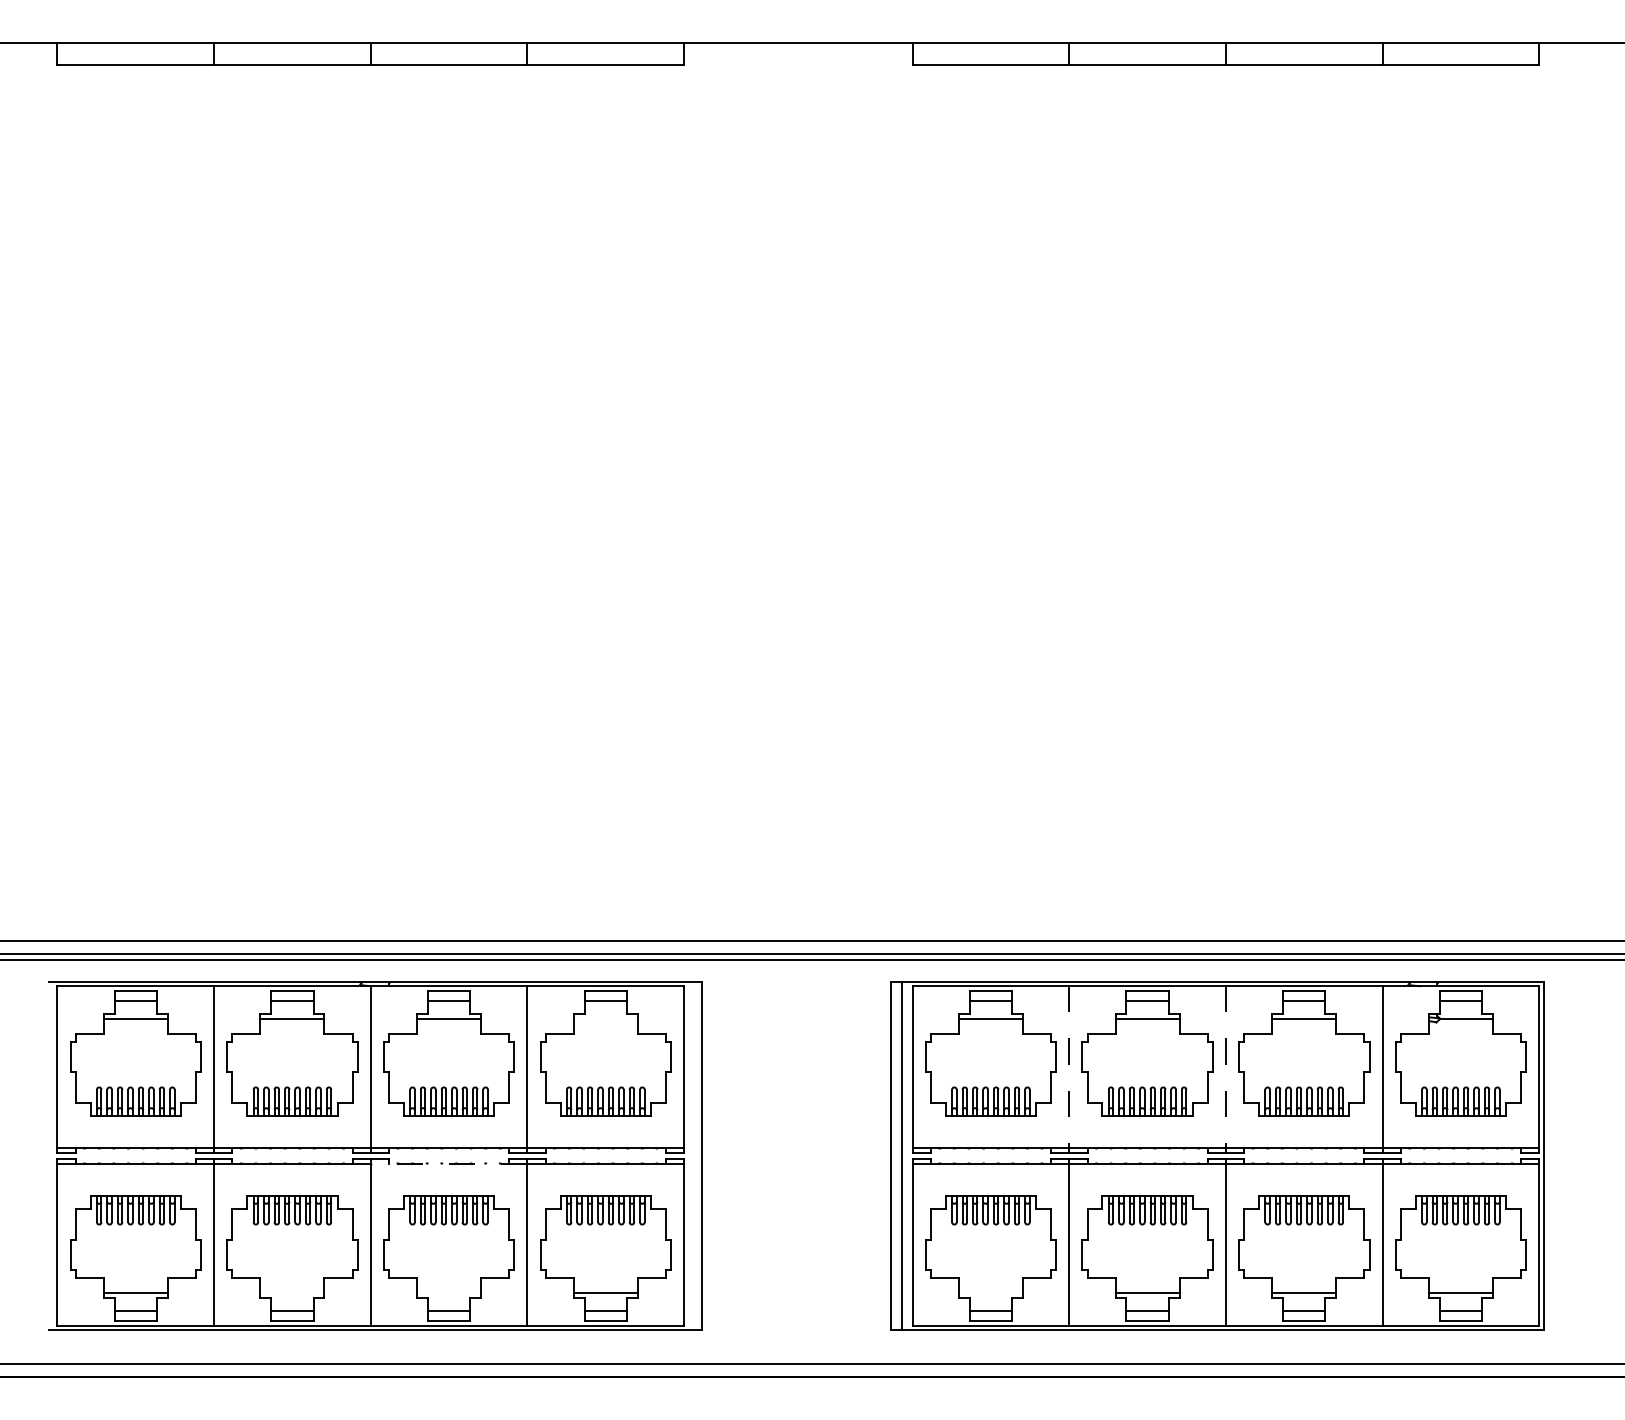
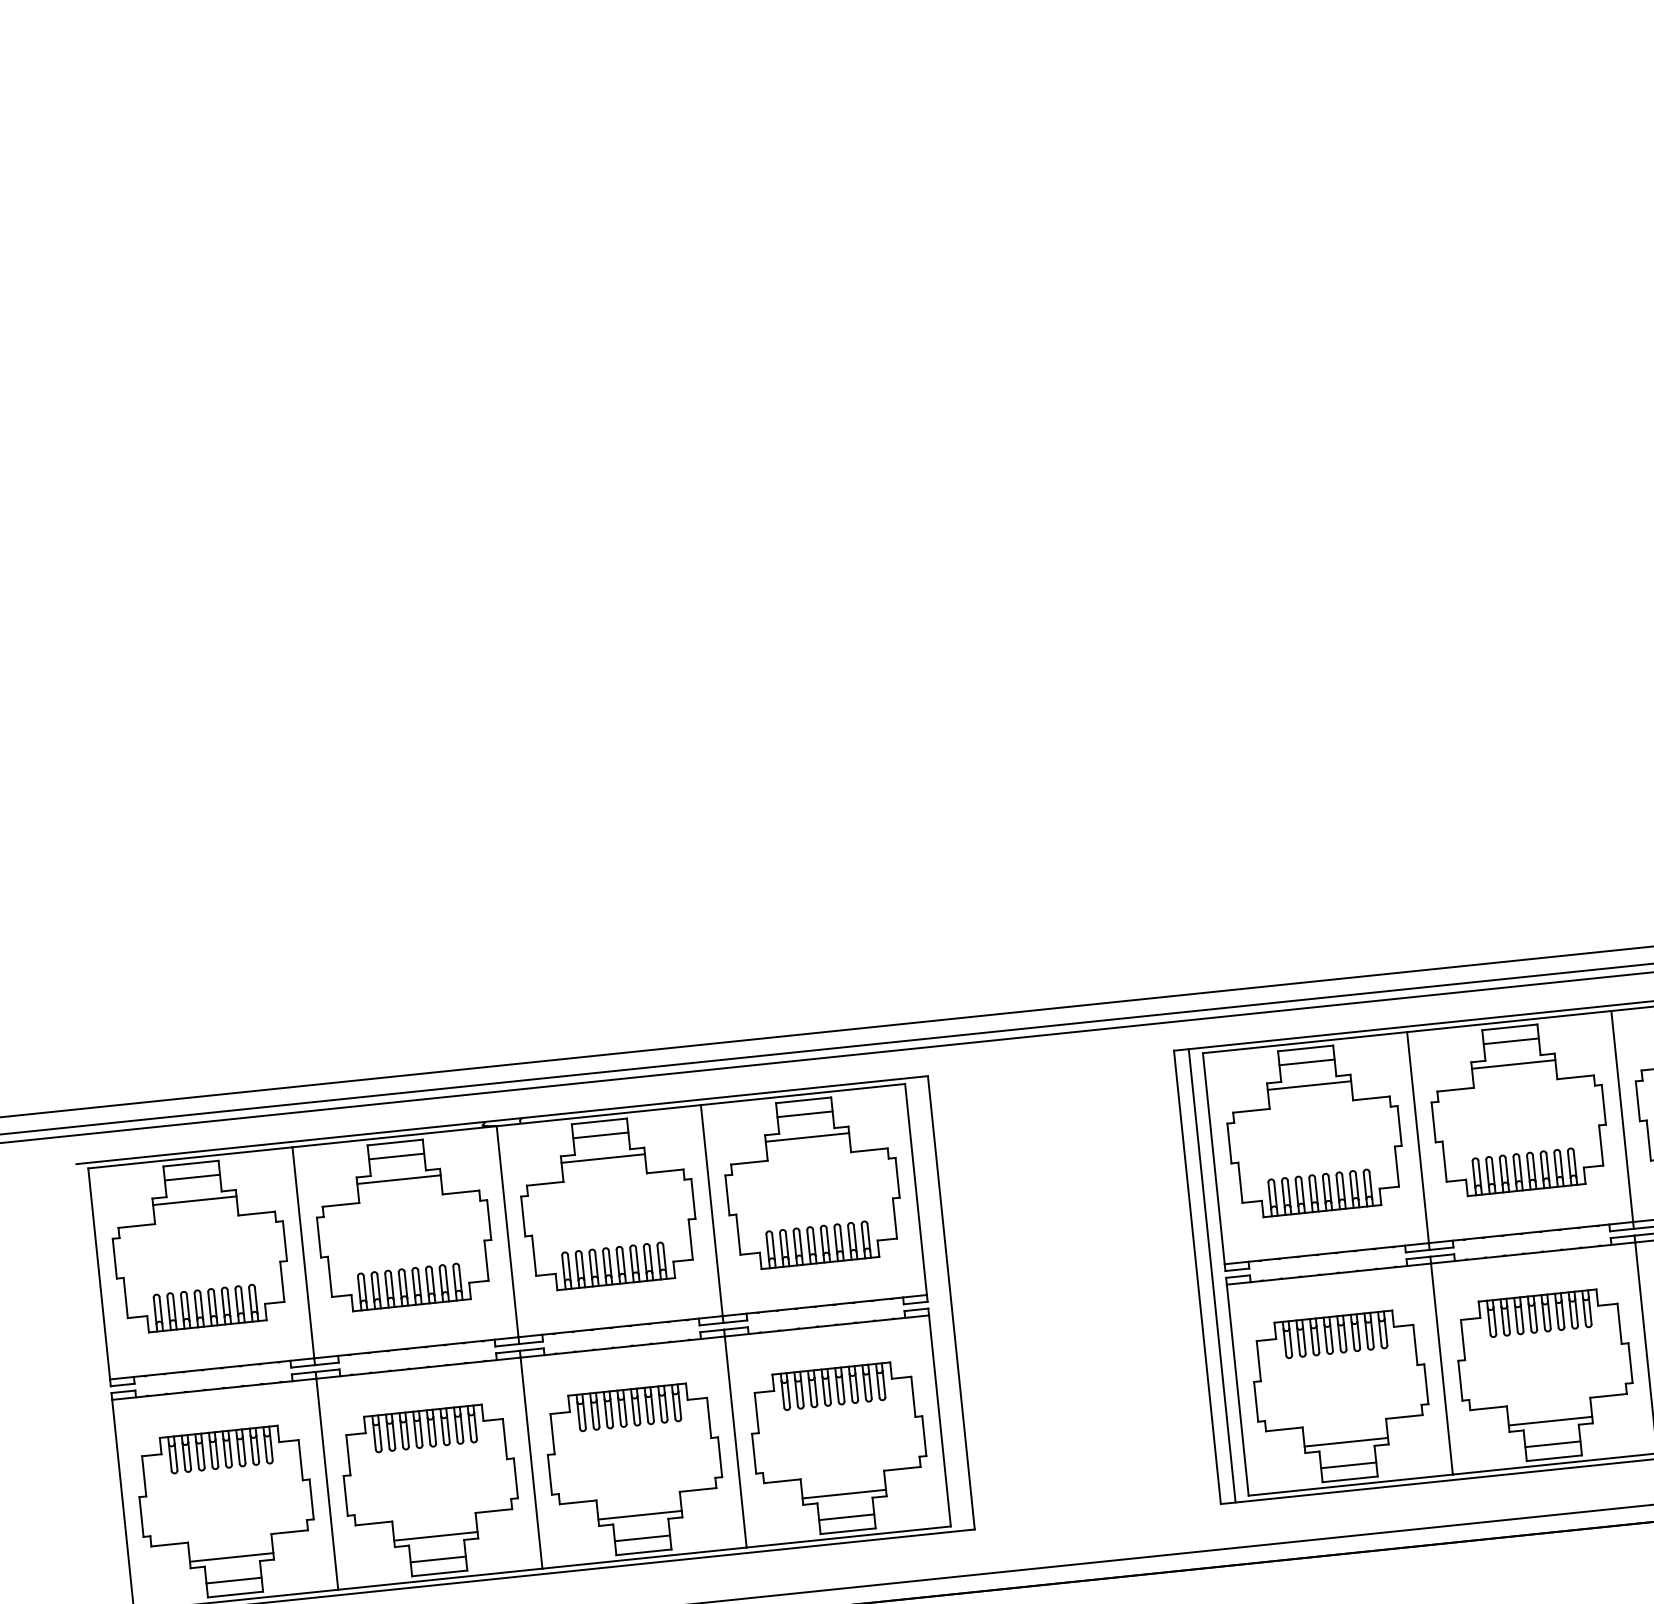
line: (605, 1019) -> (807, 1137), added
line: (1069, 1067) -> (1418, 1137), dashed -> solid
line: (1225, 1067) -> (1621, 1116), dashed -> solid
line: (448, 1163) -> (621, 1346), dashed -> solid
line: (292, 1292) -> (435, 1535), added
line: (449, 1292) -> (640, 1514), added
line: (990, 1292) -> (1345, 1441), added

